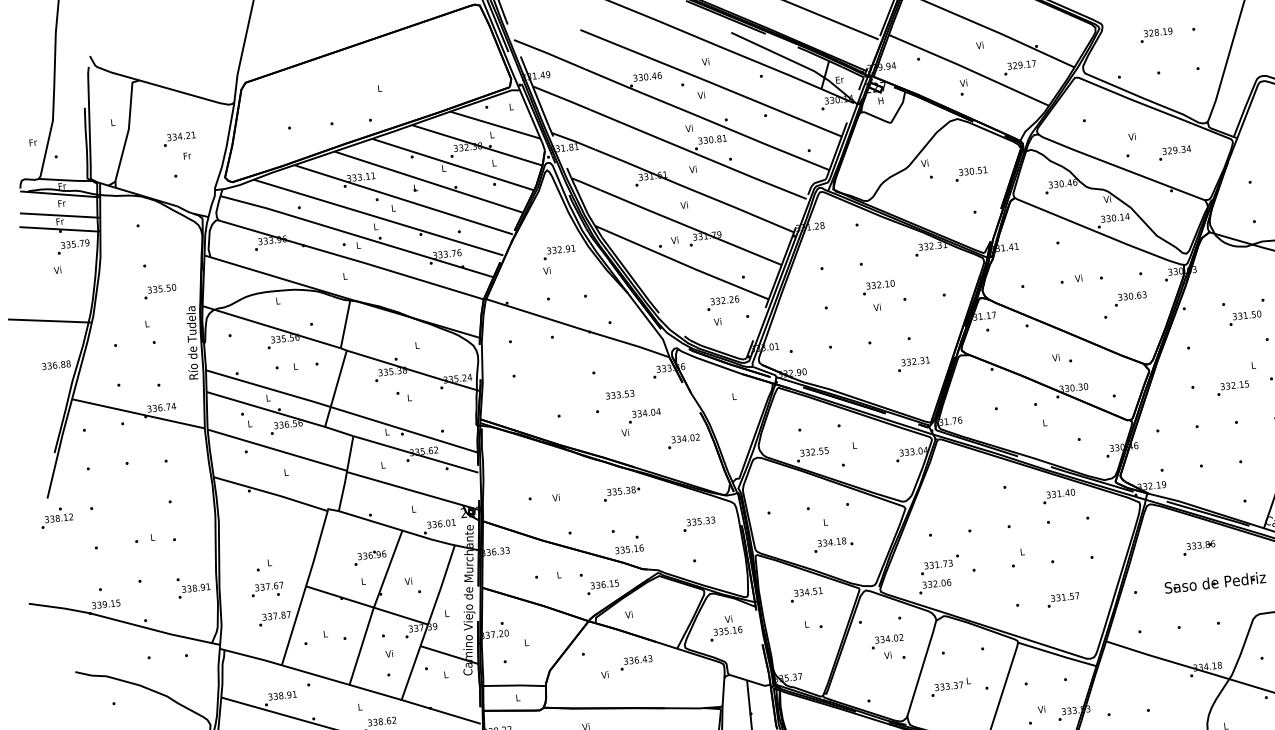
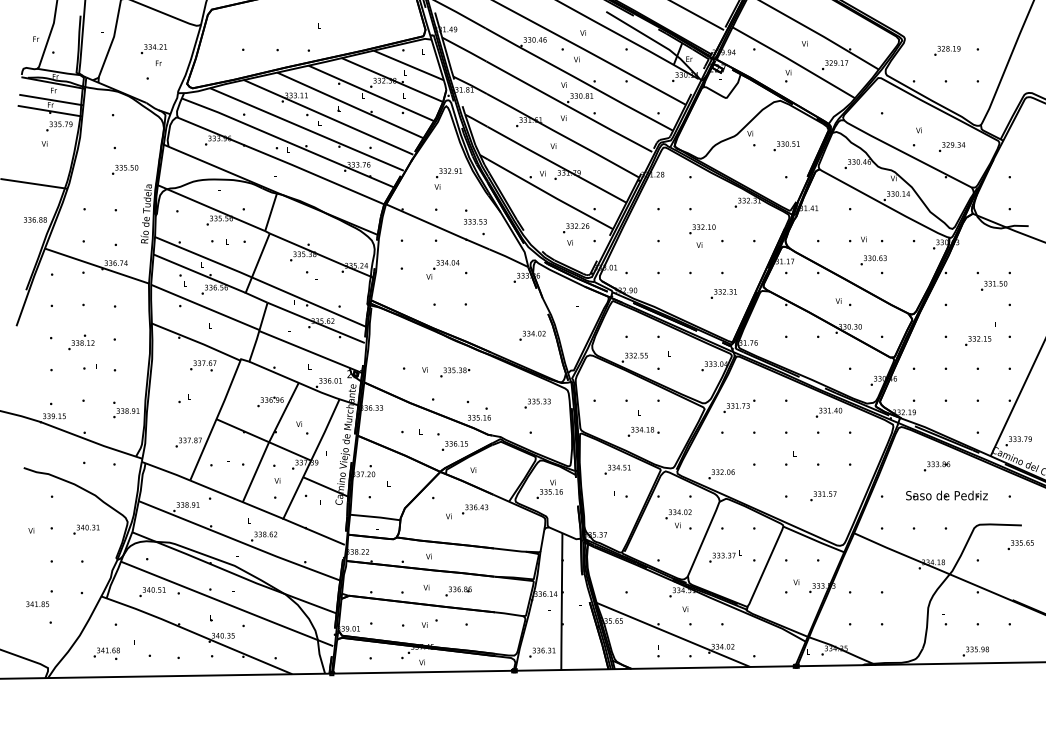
text: (1130, 299) -> (873, 260), moved
text: (620, 394) -> (475, 221), moved
text: (640, 422) -> (442, 269), moved
text: (622, 493) -> (455, 372), moved
text: (56, 517) -> (81, 342), moved
text: (939, 563) -> (739, 405), moved
text: (267, 589) -> (203, 365), moved

